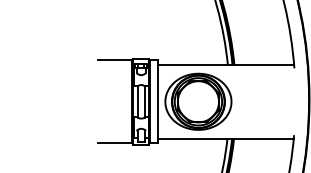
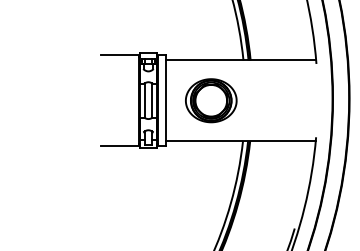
part: (198, 101) -> (211, 100), size x0.7

